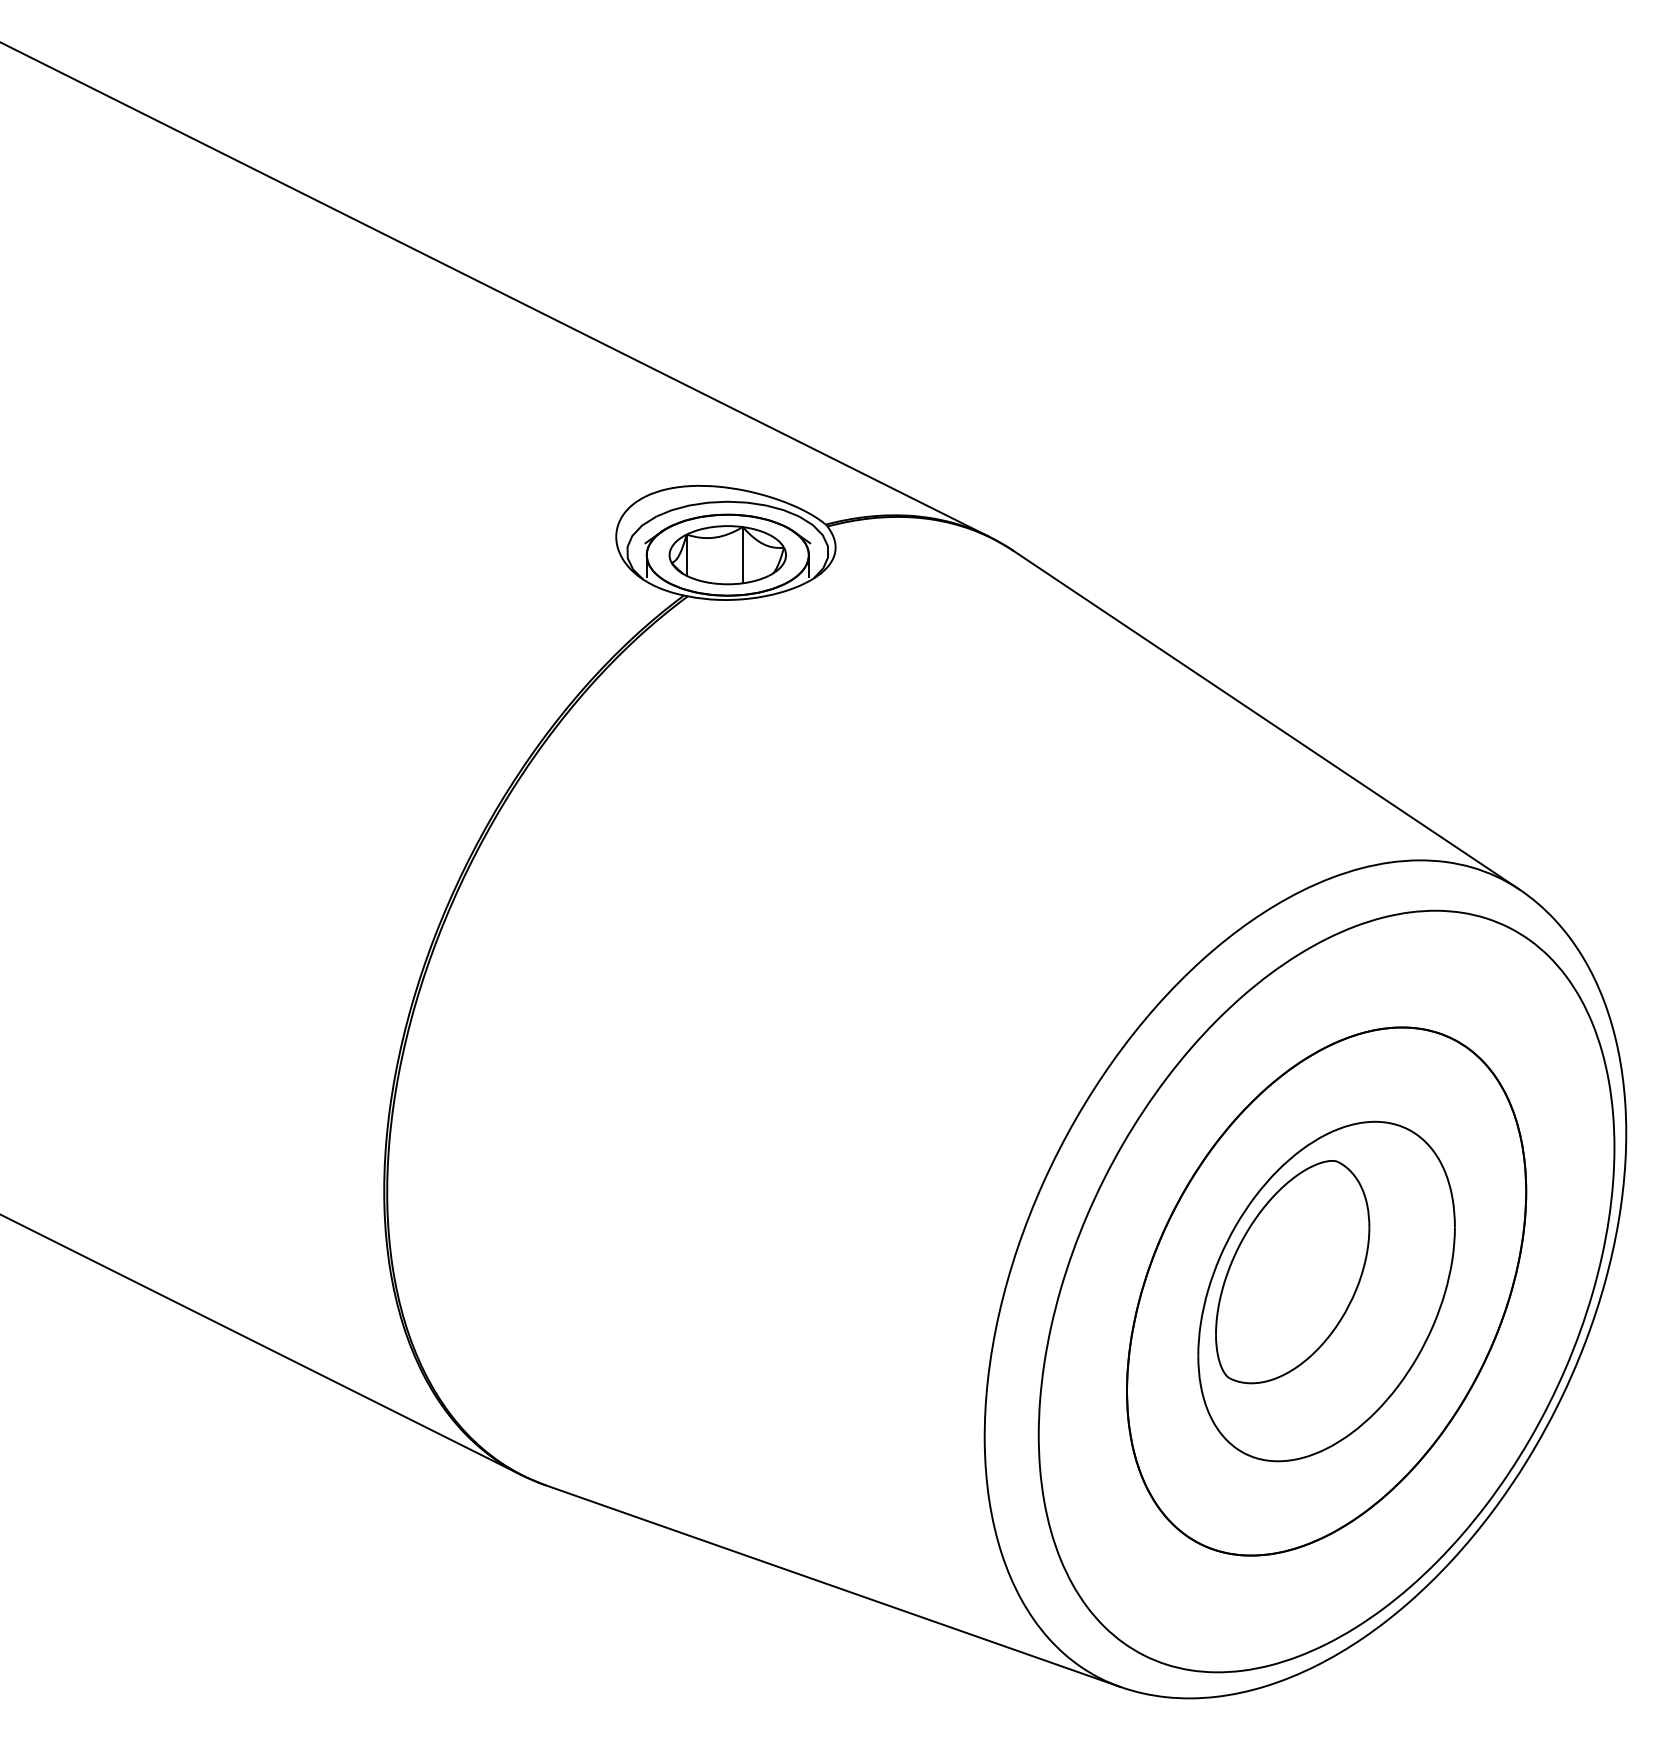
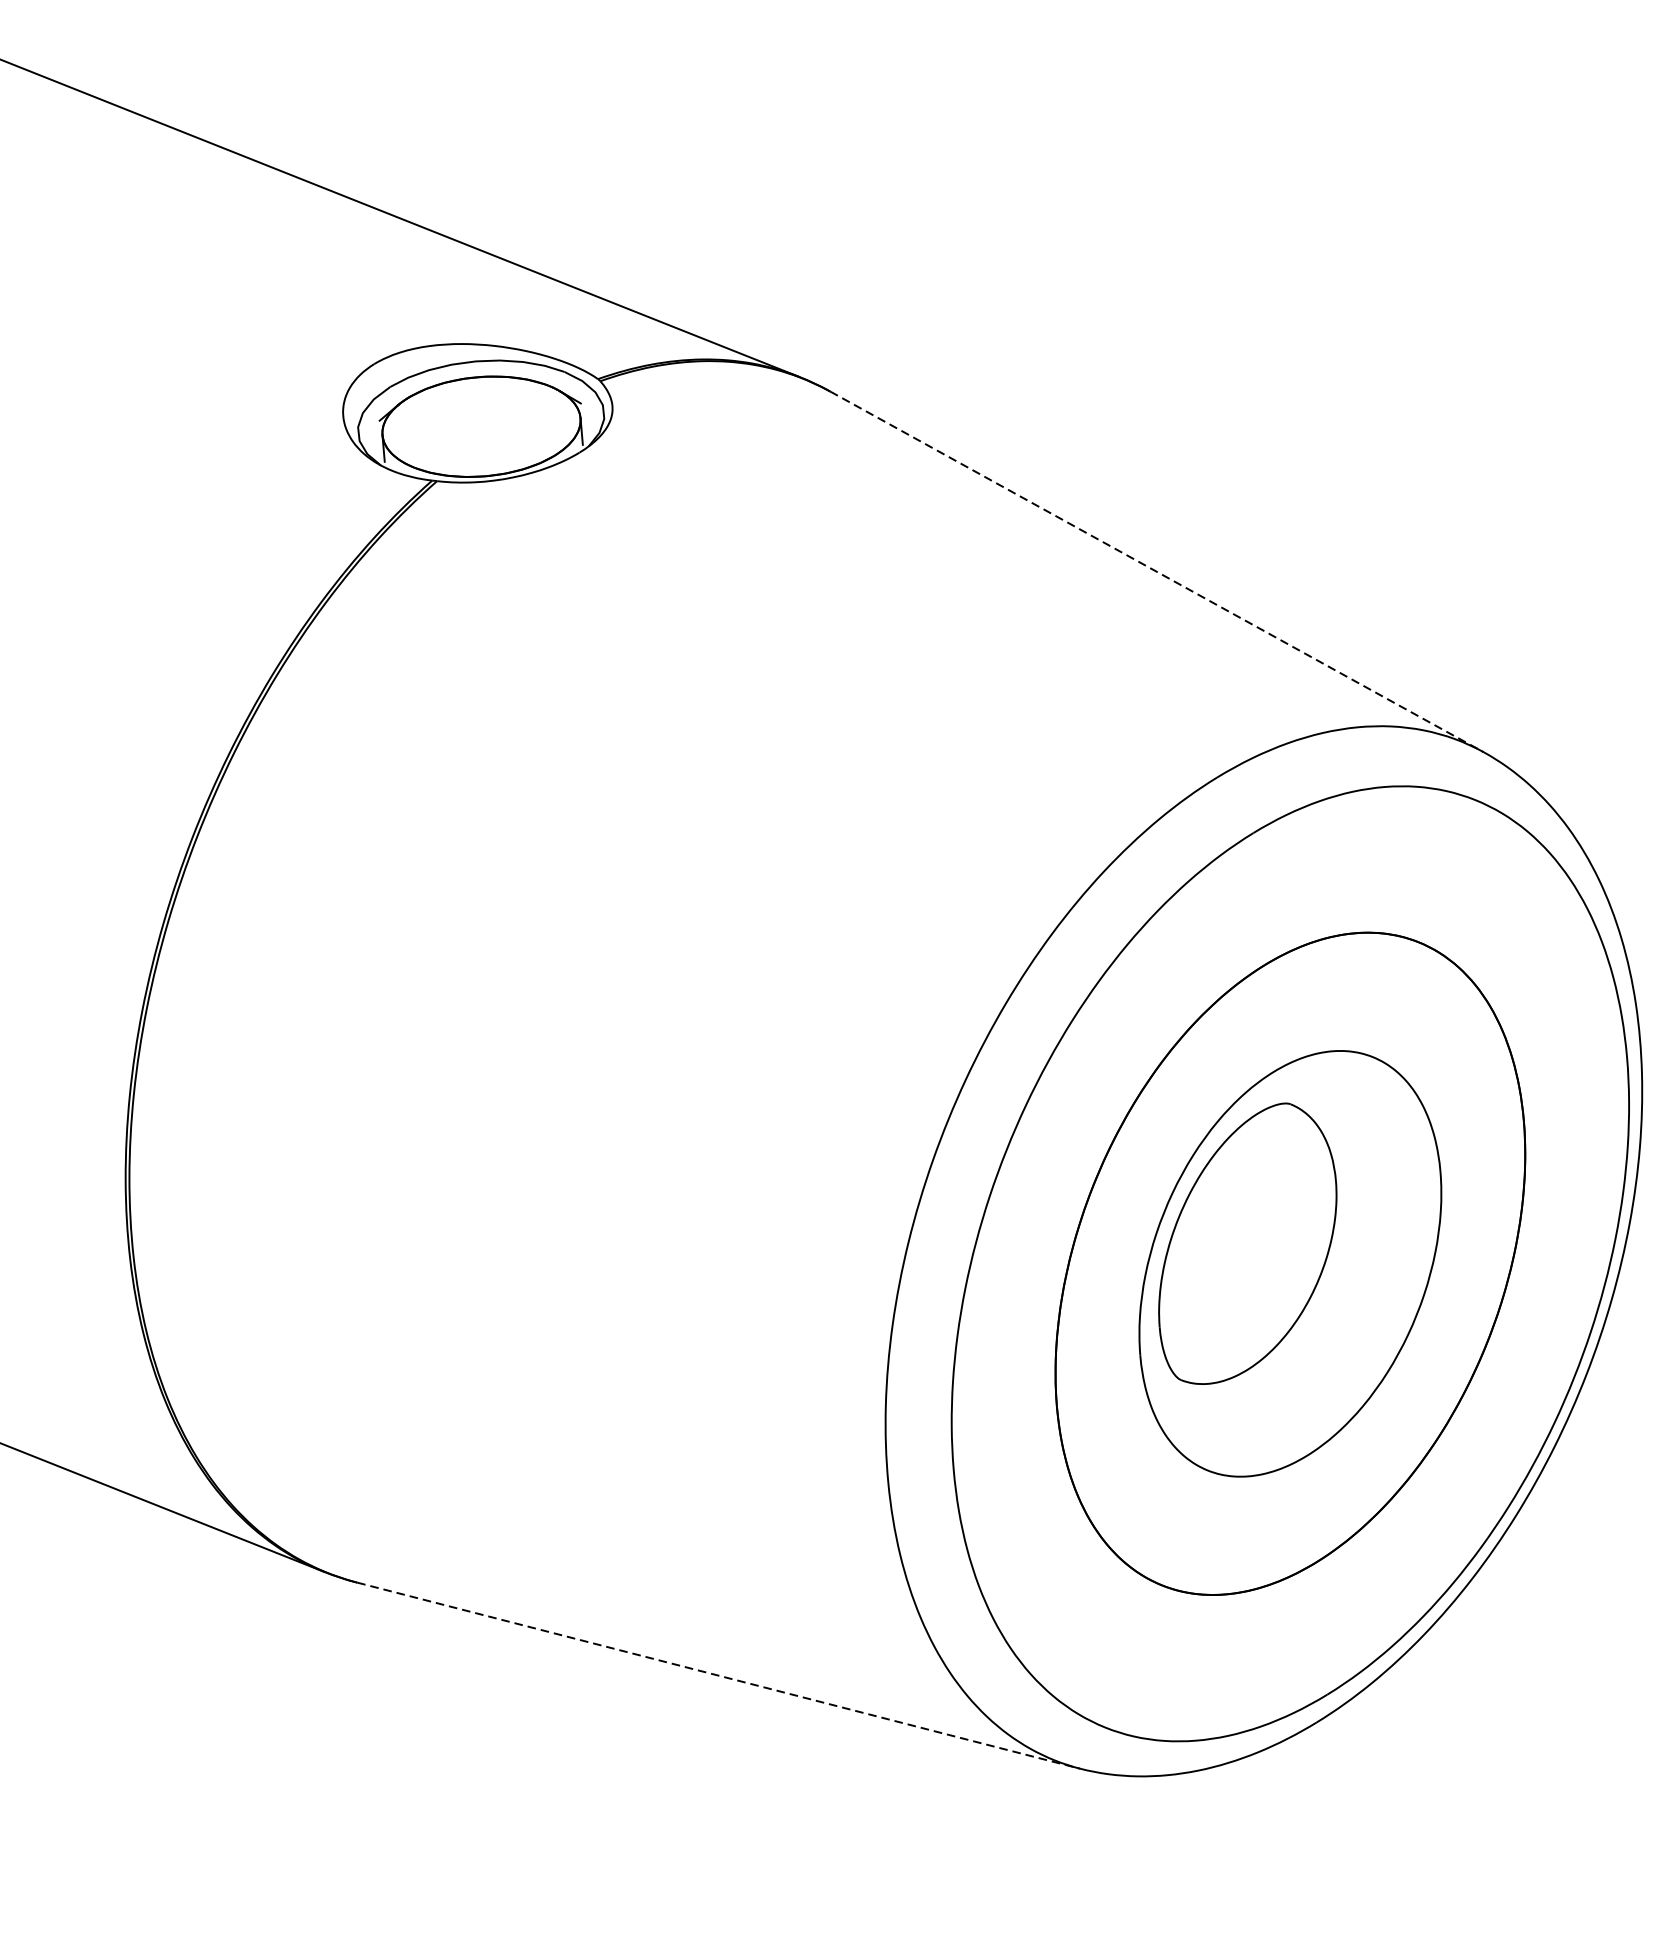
part: (727, 555) -> (481, 427), removed
line: (1266, 720) -> (1157, 572), solid -> dashed
line: (833, 1586) -> (718, 1675), solid -> dashed

